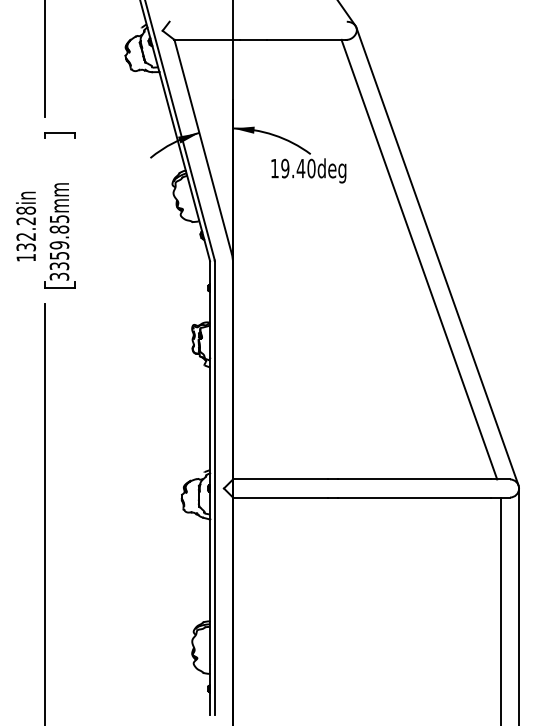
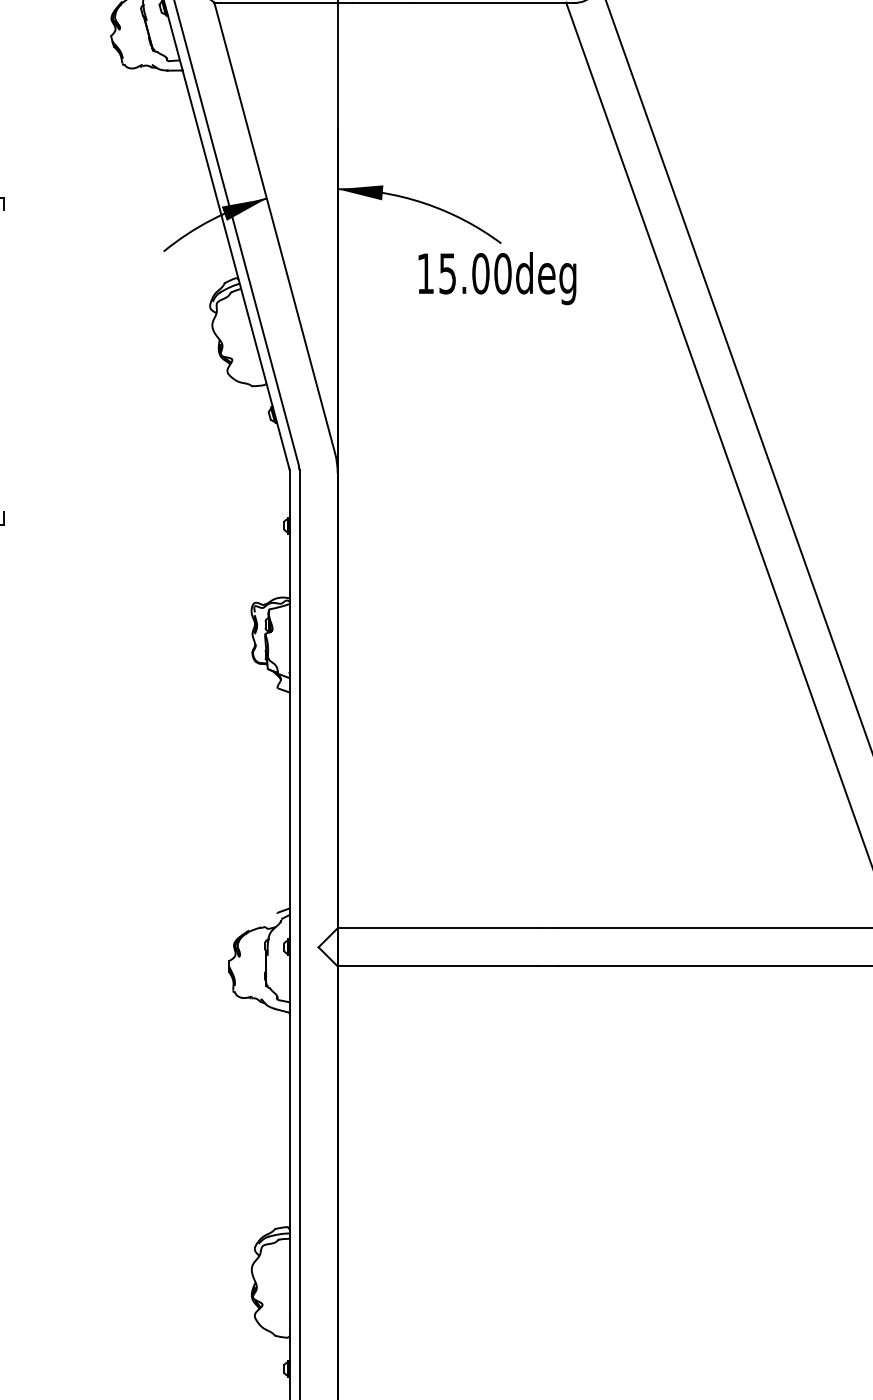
text: (293, 168) -> (464, 273), 19.40deg -> 15.00deg

